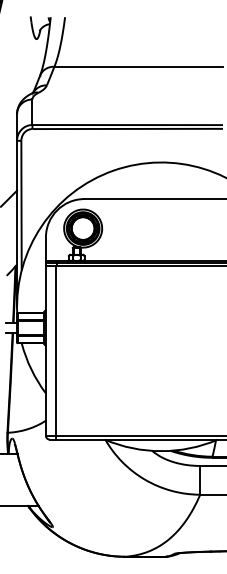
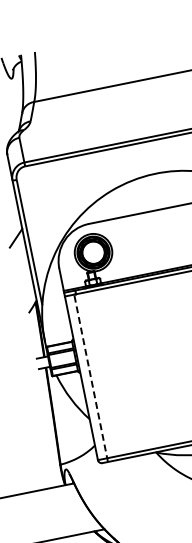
line: (55, 353) -> (91, 378), solid -> dashed

